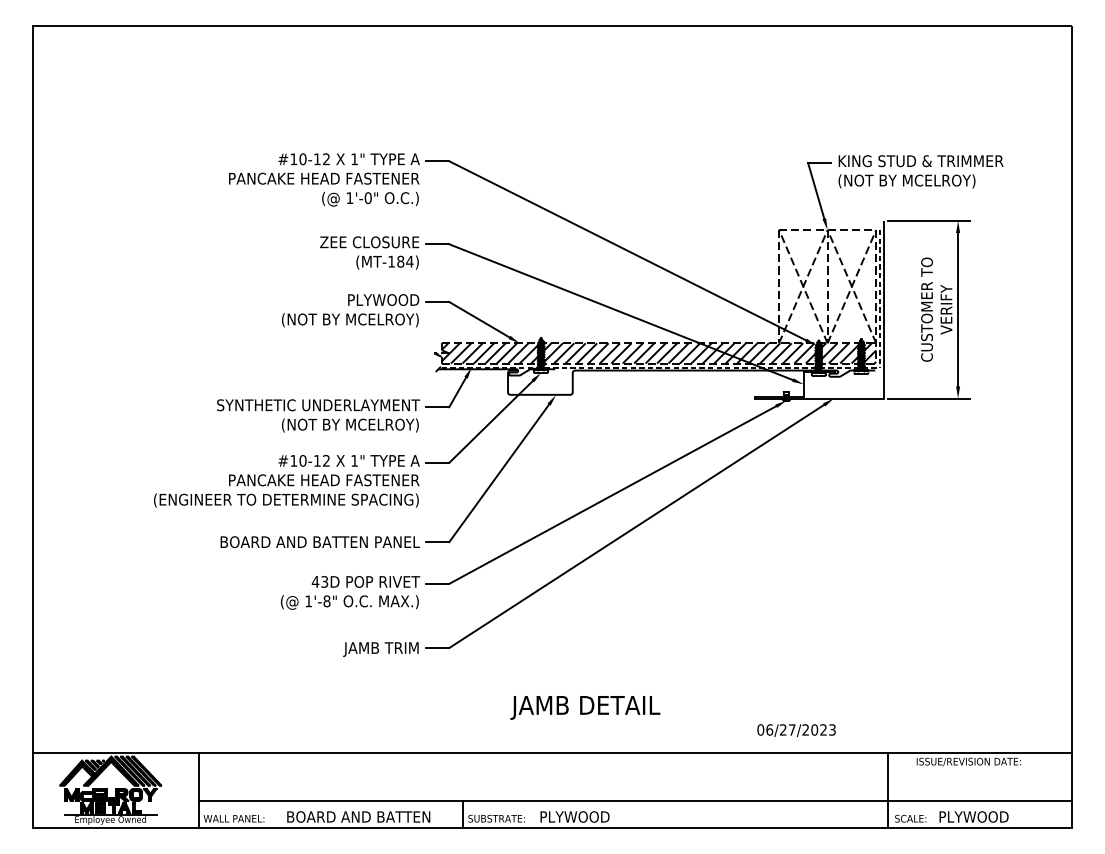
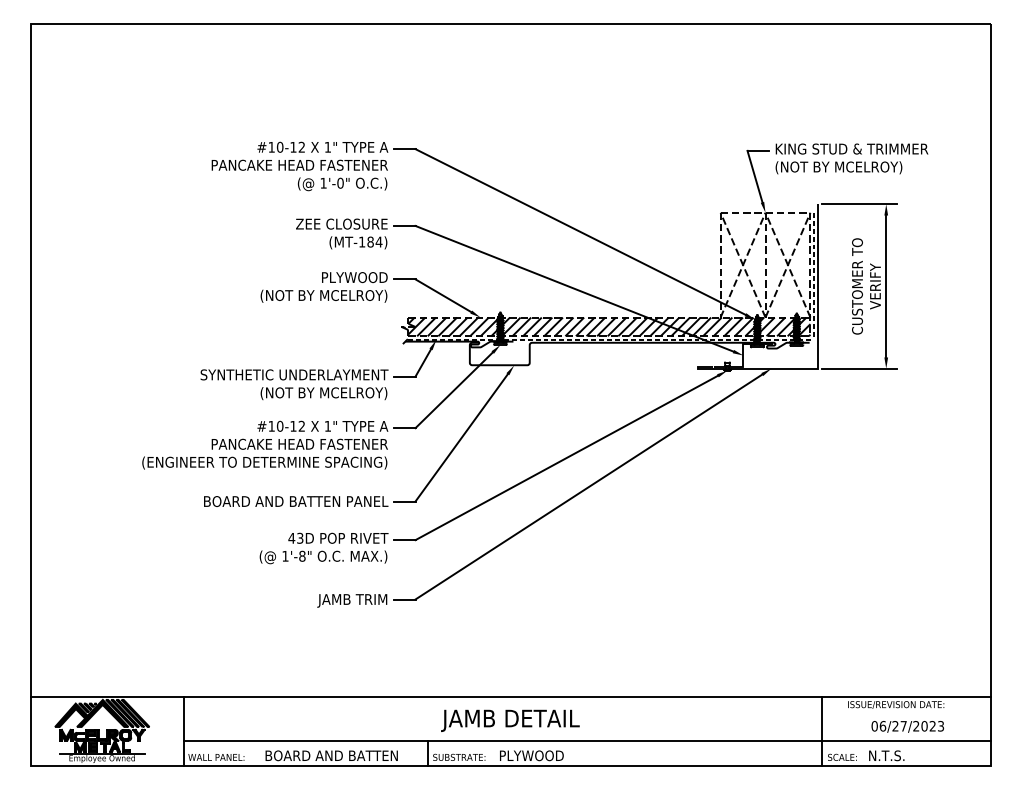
text: (585, 707) -> (510, 720), moved
text: (796, 730) -> (907, 726), moved
text: (974, 816) -> (901, 755), PLYWOOD -> N.T.S.

